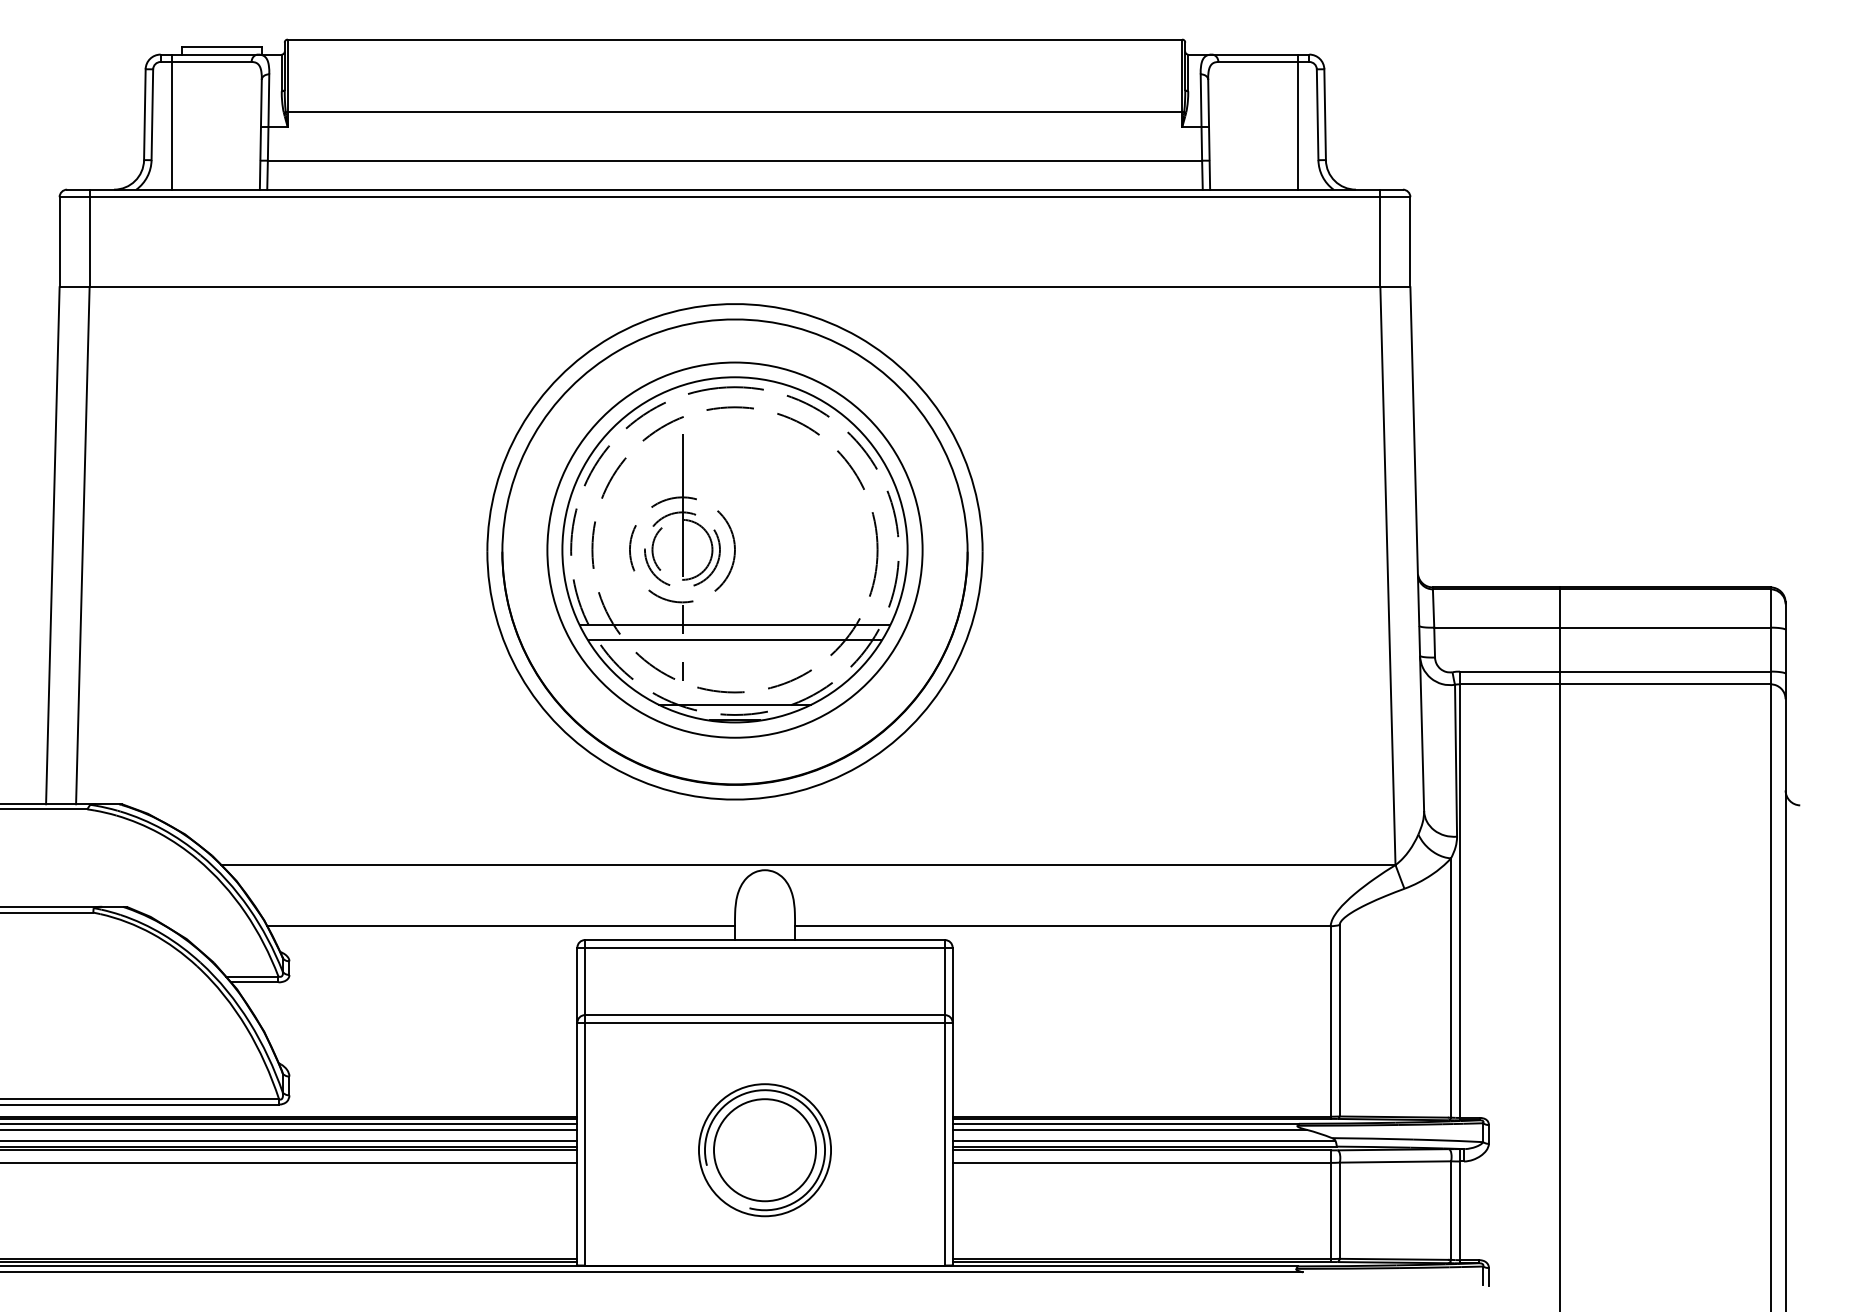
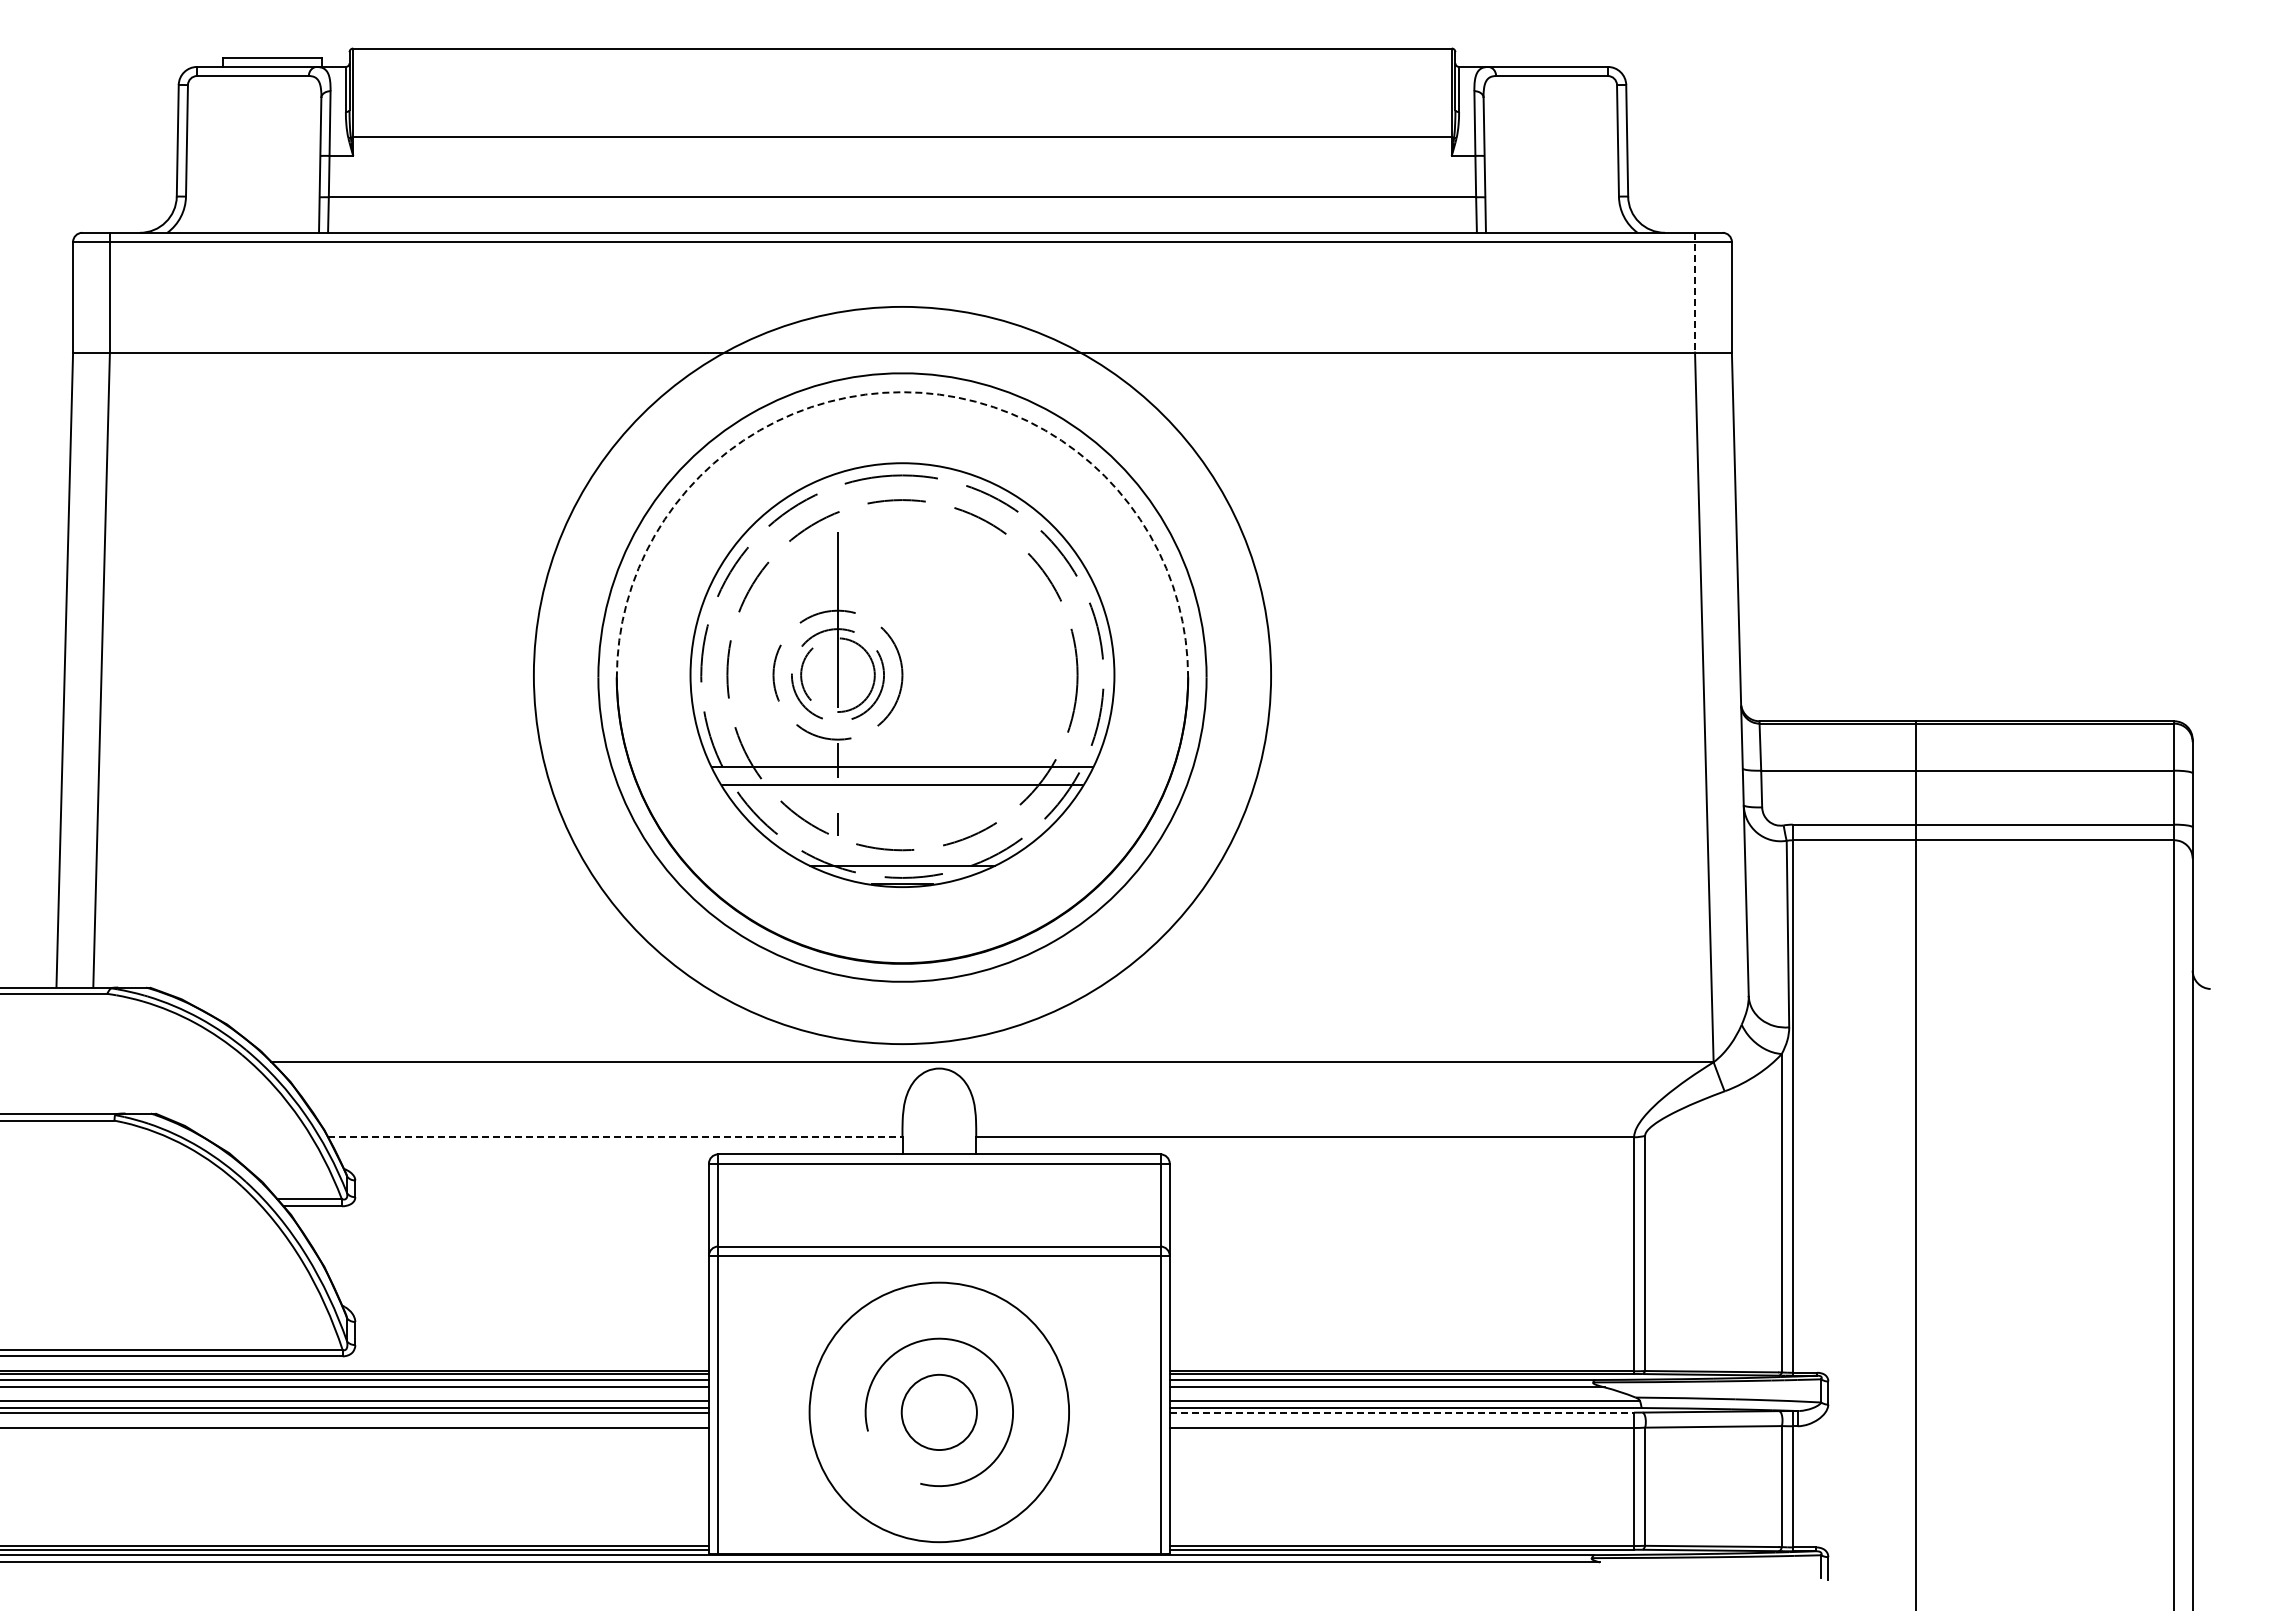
line: (172, 121) -> (211, 149), removed
line: (1297, 121) -> (1593, 149), removed
line: (1380, 238) -> (1695, 292), solid -> dashed
arc: (735, 319) -> (902, 392), solid -> dashed
circle: (735, 550) -> (902, 675), size x1.6
line: (501, 926) -> (615, 1137), solid -> dashed
circle: (765, 1150) -> (939, 1412), size x0.6
circle: (765, 1150) -> (939, 1412), size x1.6
line: (1142, 1150) -> (1402, 1412), solid -> dashed

